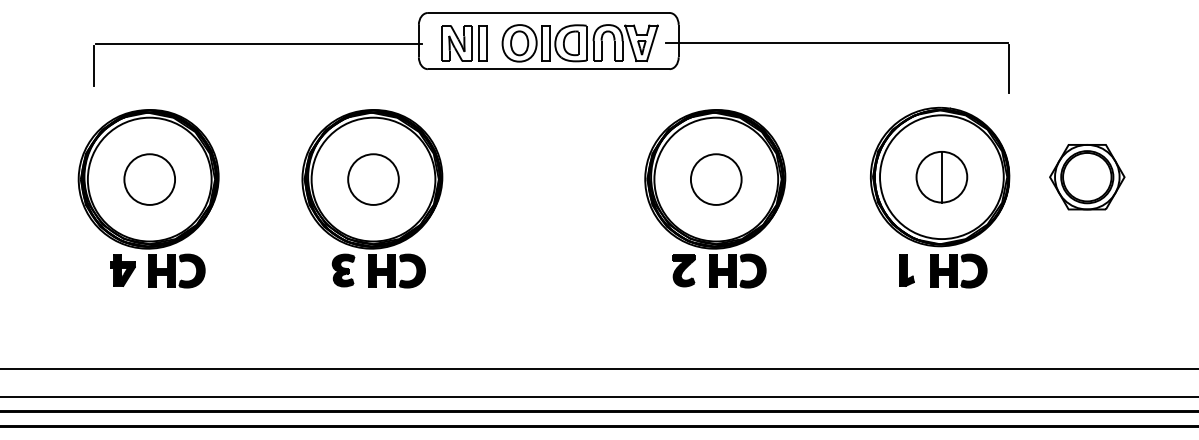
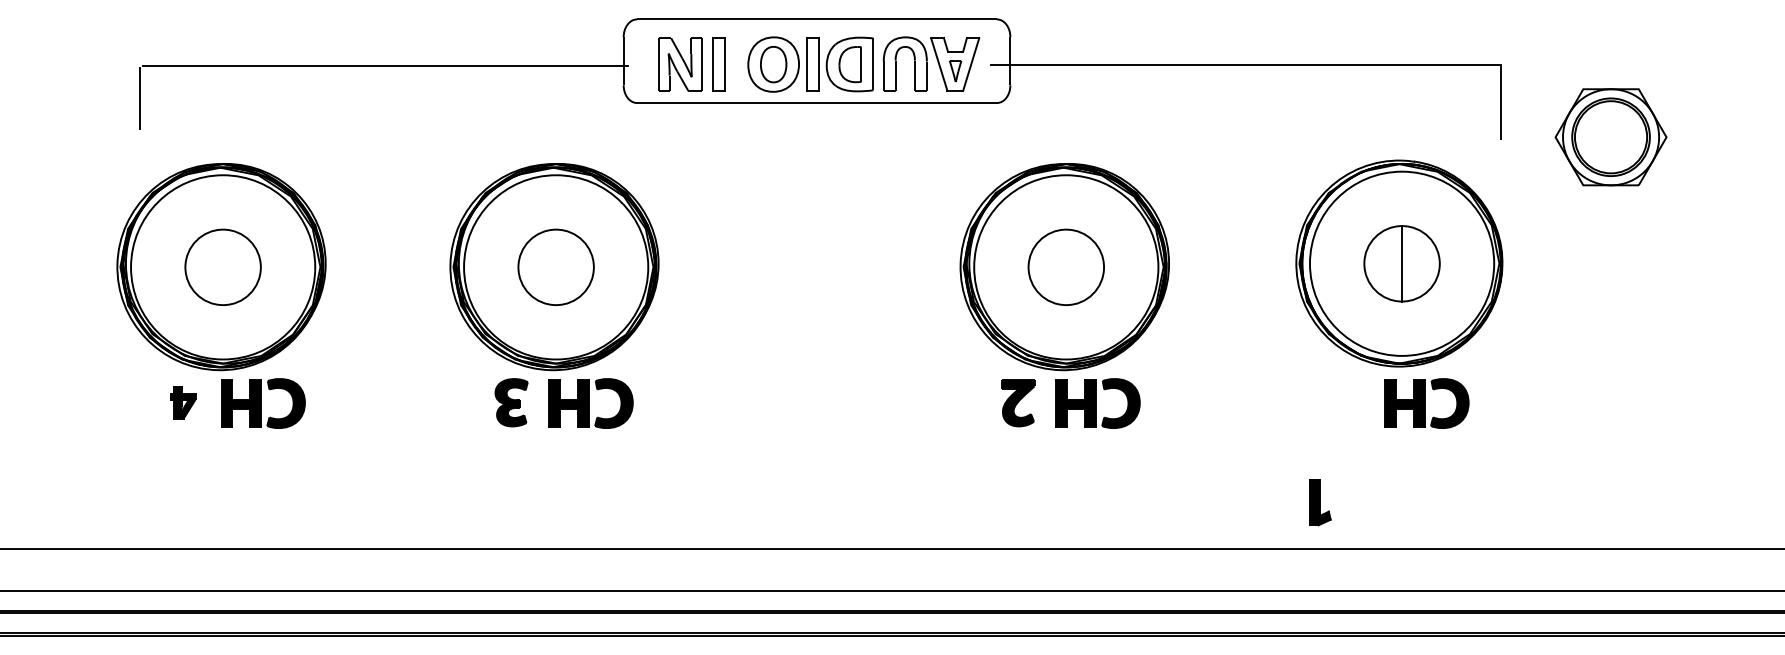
part: (1087, 177) -> (1611, 137), moved
part: (122, 270) -> (182, 402), size x0.7
part: (906, 270) -> (1319, 502), moved

